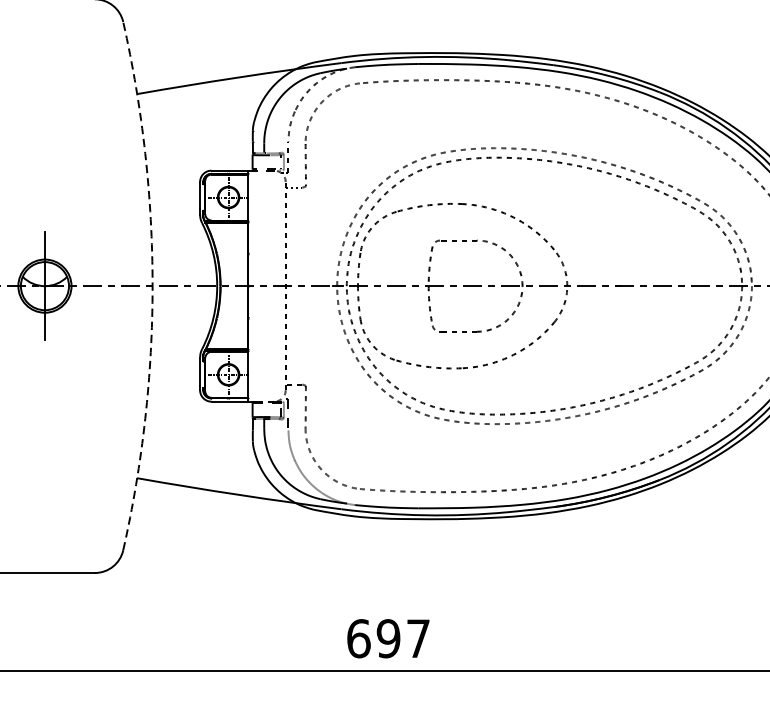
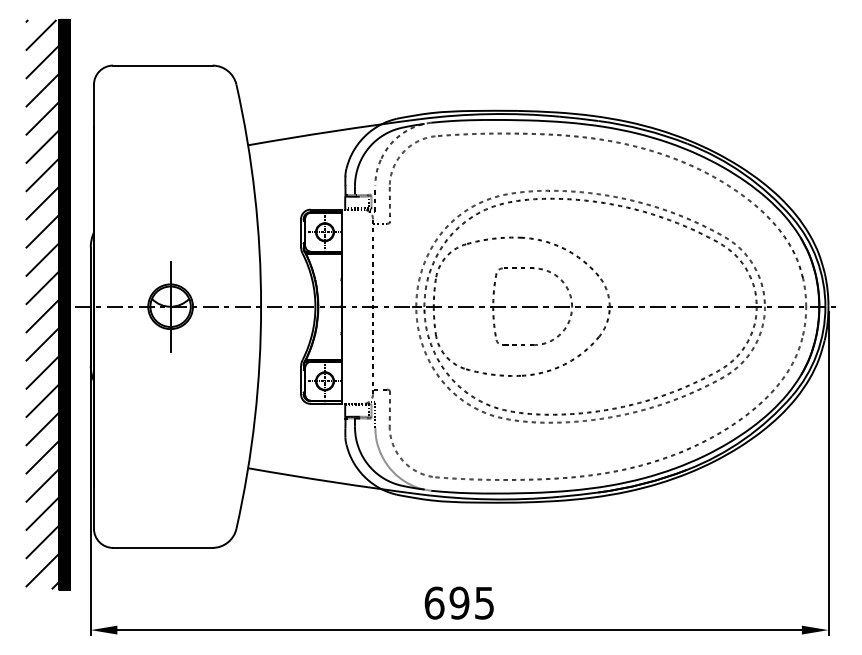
arc: (153, 285) -> (261, 306), dashed -> solid
text: (418, 639) -> (484, 603), 697 -> 695

